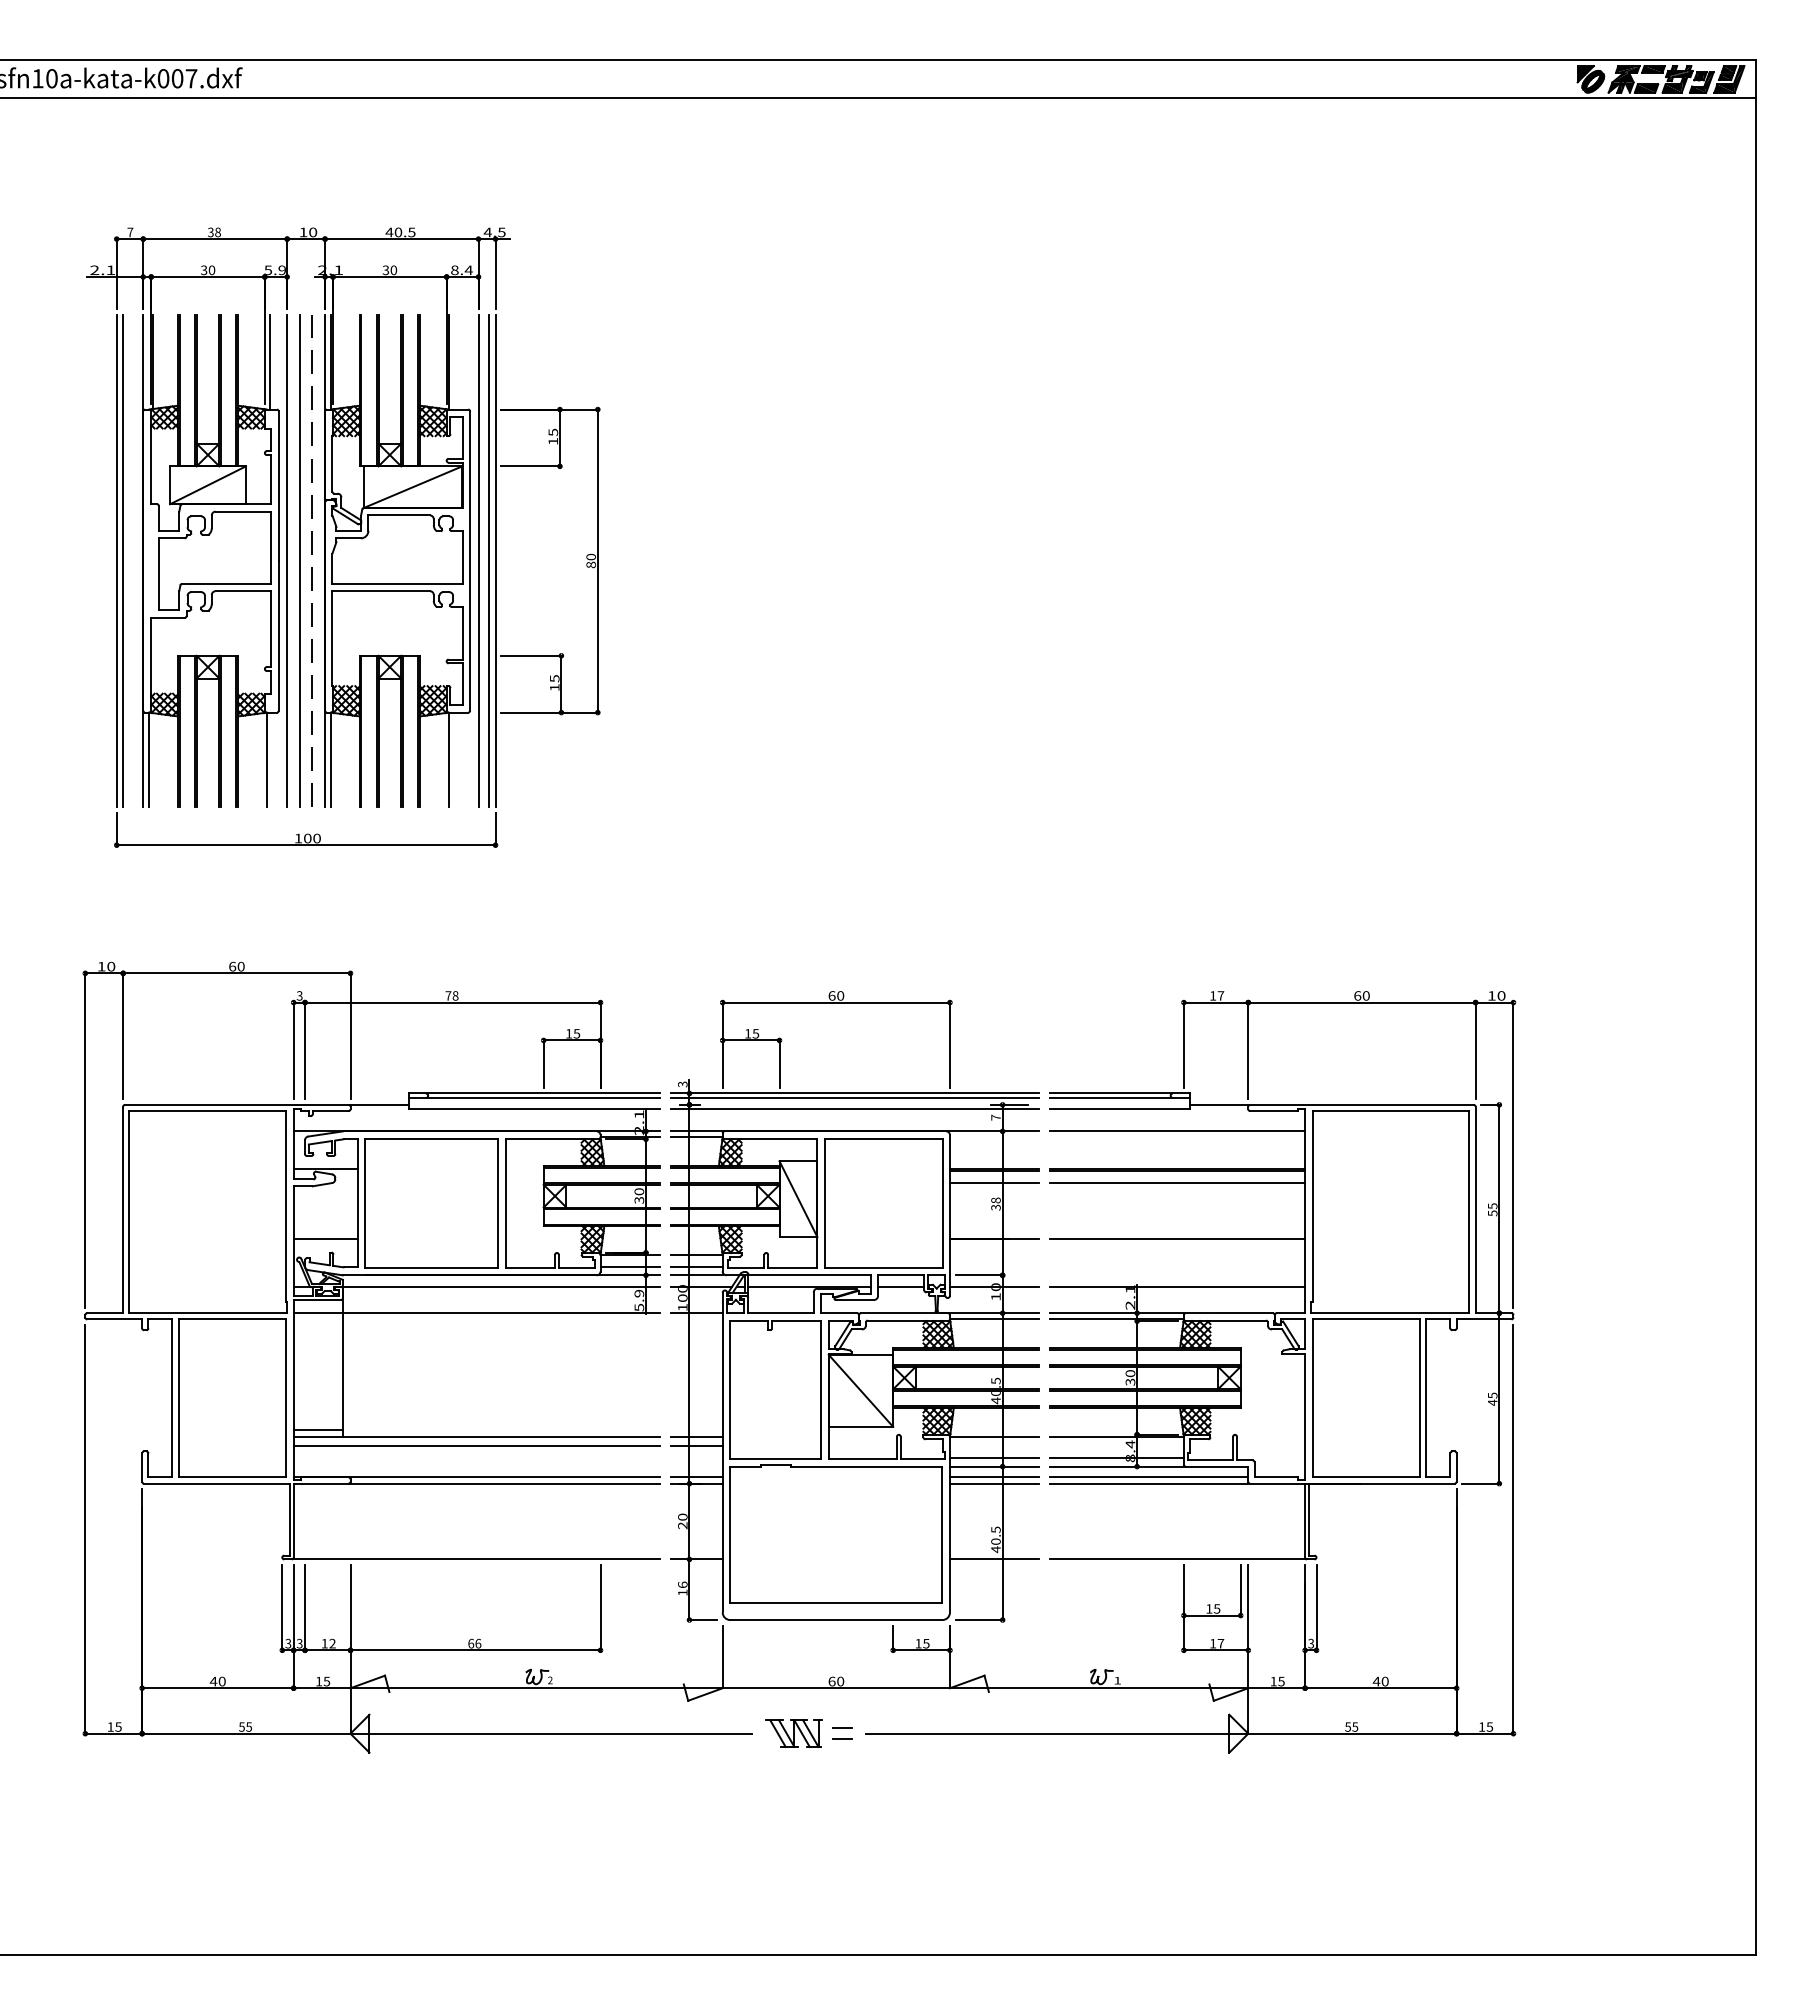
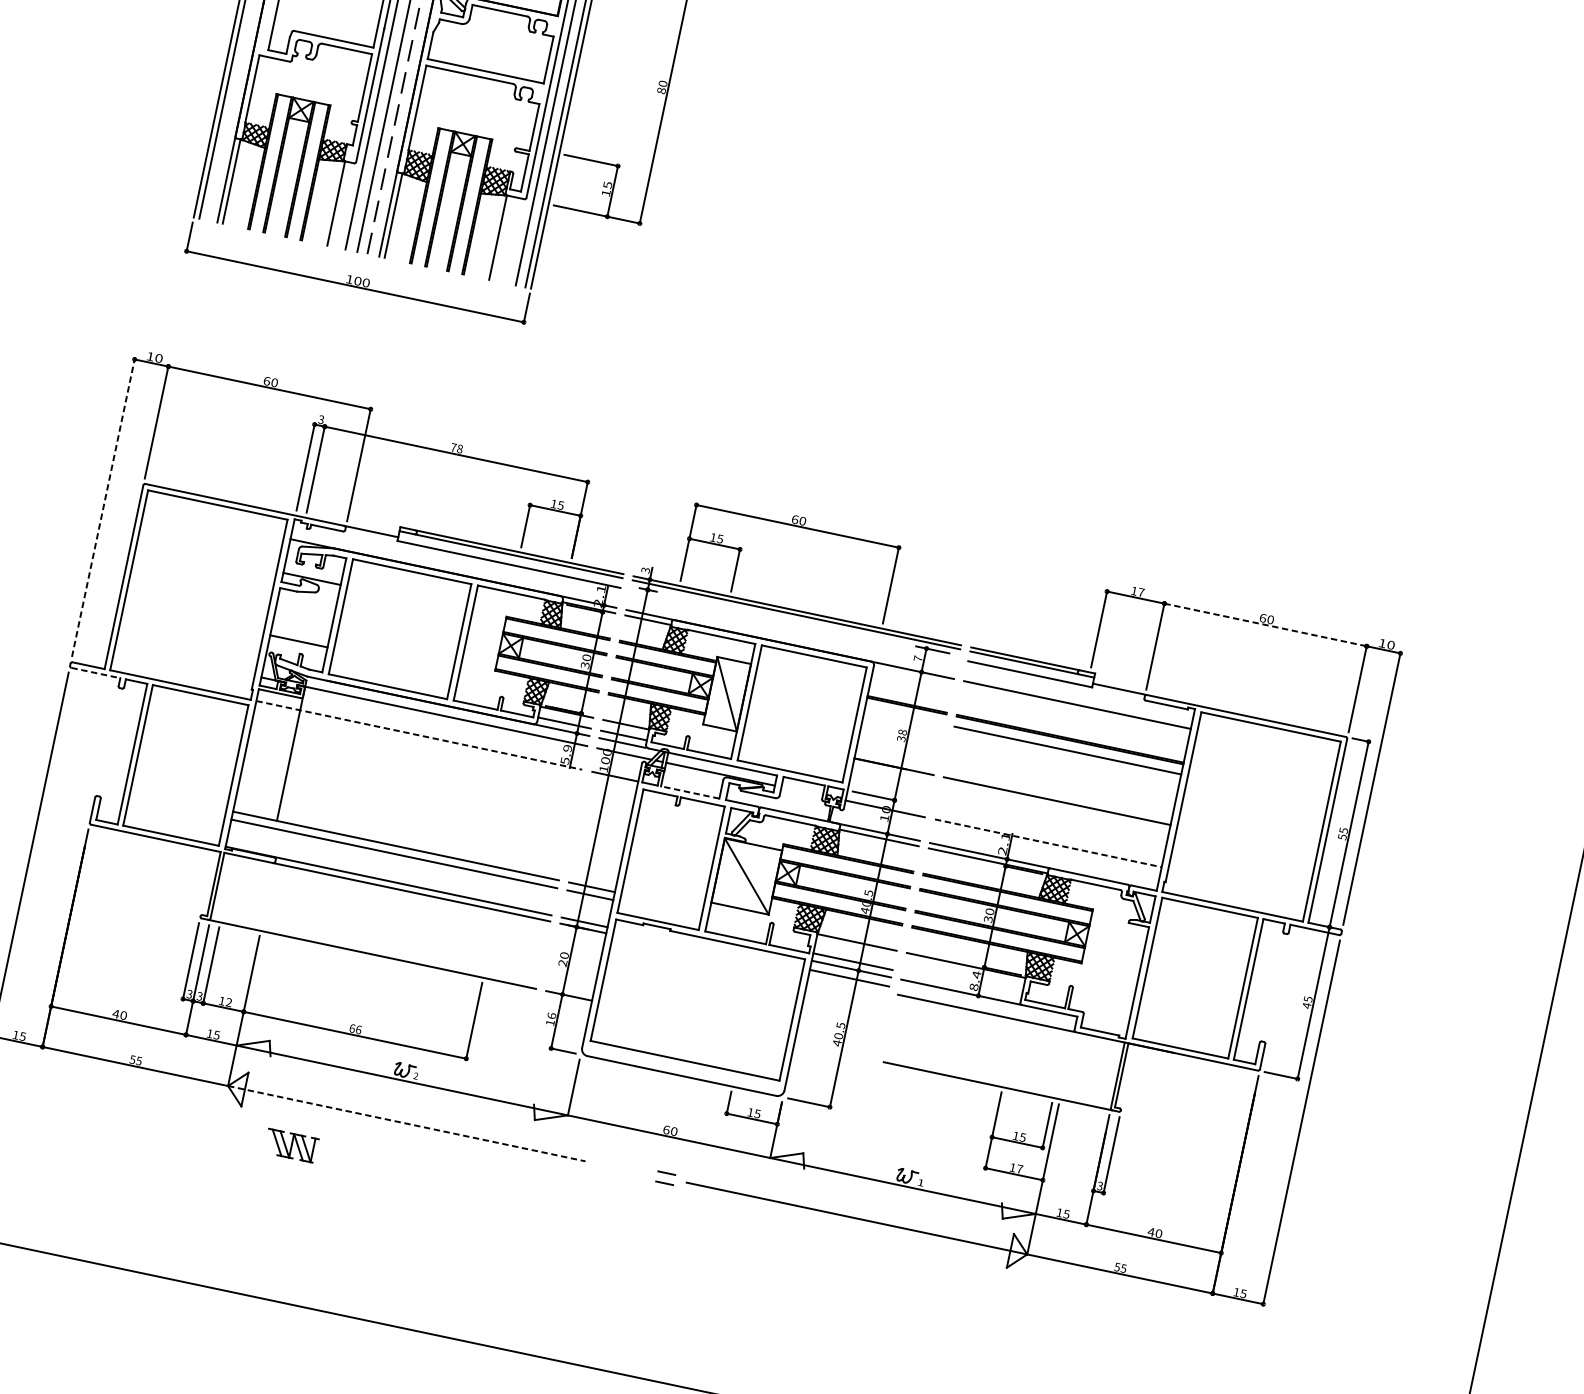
line: (1361, 1002) -> (1265, 624), solid -> dashed
line: (855, 1109) -> (794, 625), removed
line: (85, 1139) -> (103, 507), solid -> dashed
line: (994, 1182) -> (904, 716), removed
line: (901, 1286) -> (802, 791), removed
line: (1178, 1286) -> (1049, 843), solid -> dashed
line: (477, 1313) -> (419, 735), solid -> dashed
line: (781, 1313) -> (690, 792), solid -> dashed
line: (115, 1319) -> (96, 673), solid -> dashed
line: (317, 1429) -> (255, 809), removed
line: (1116, 1458) -> (961, 984), removed
line: (1149, 1476) -> (987, 1006), removed
line: (994, 1483) -> (848, 984), removed
line: (994, 1559) -> (834, 1051), removed
line: (551, 1733) -> (407, 1123), solid -> dashed
part: (793, 1733) -> (290, 1145), moved

